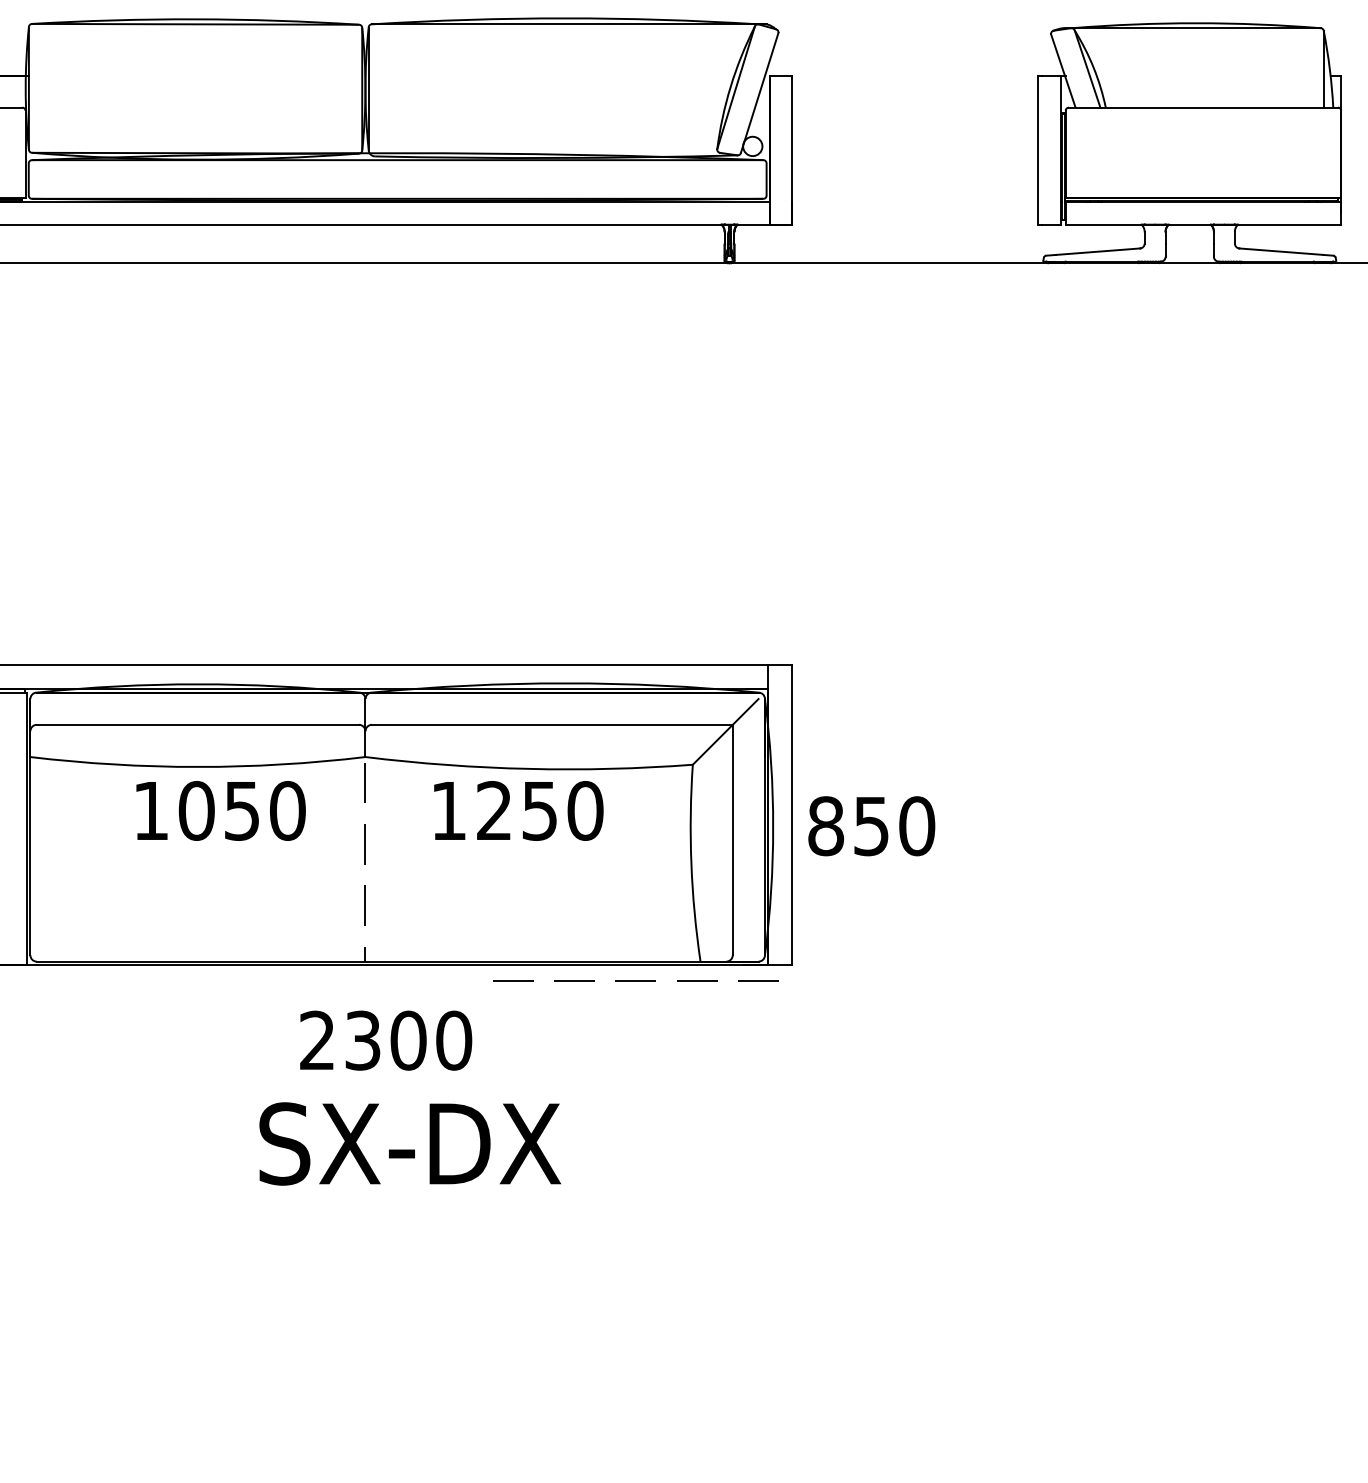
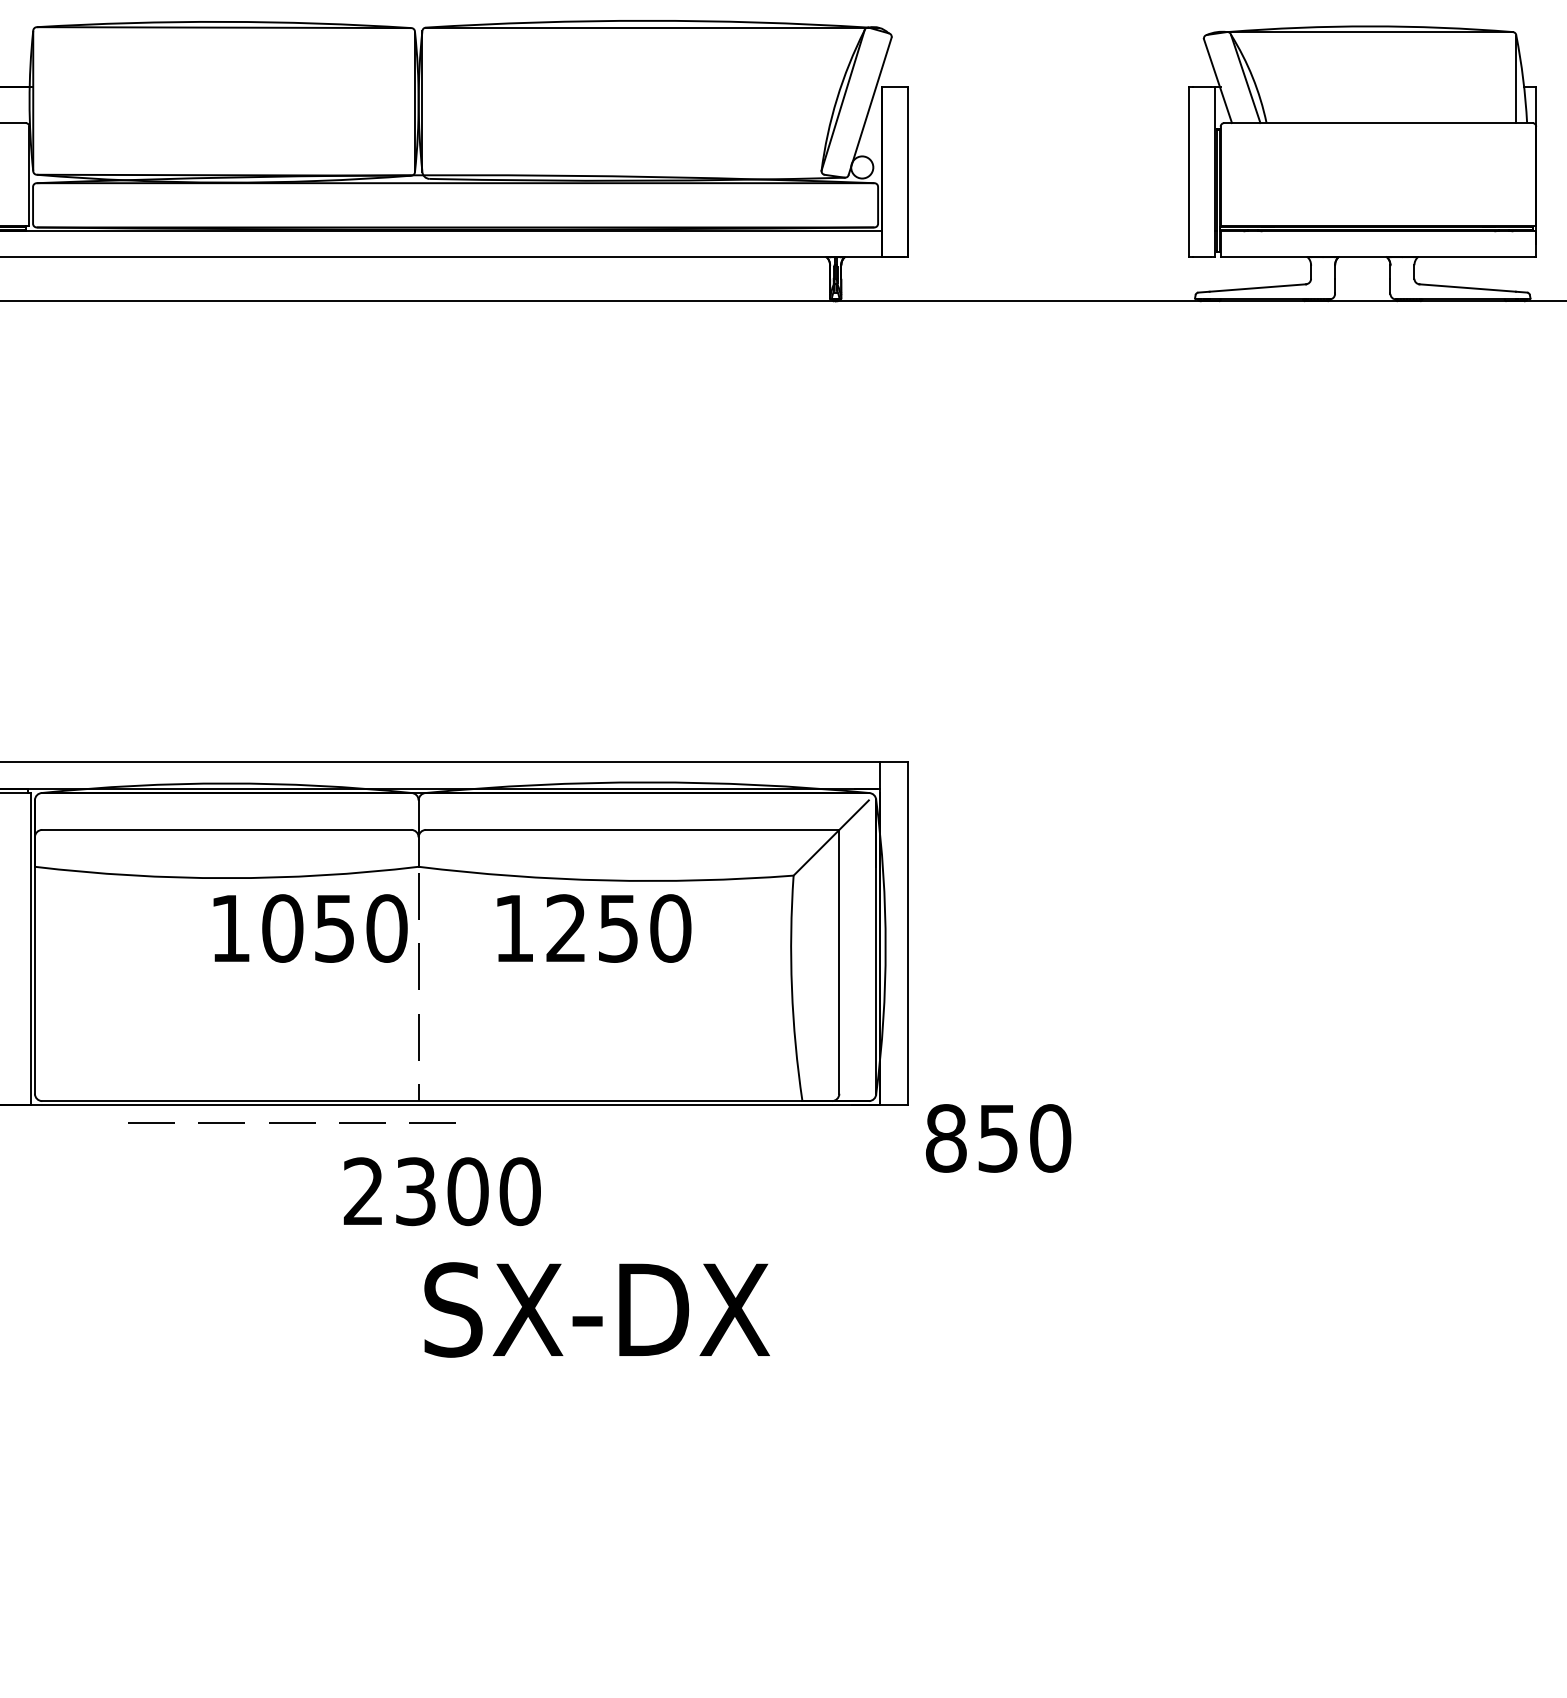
text: (220, 810) -> (309, 928), moved
text: (871, 826) -> (998, 1138), moved
line: (635, 980) -> (291, 1122), moved
text: (409, 1143) -> (596, 1309), moved

